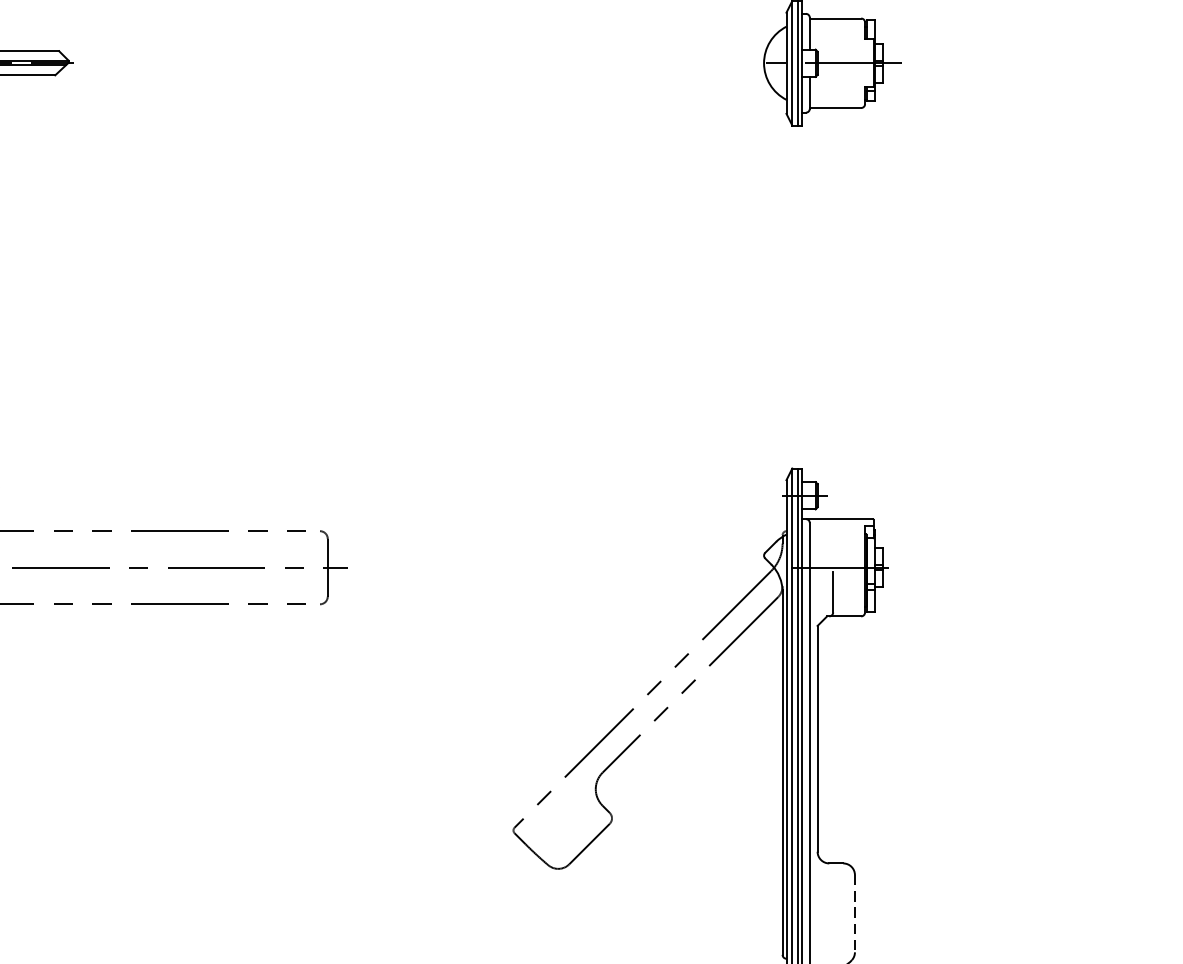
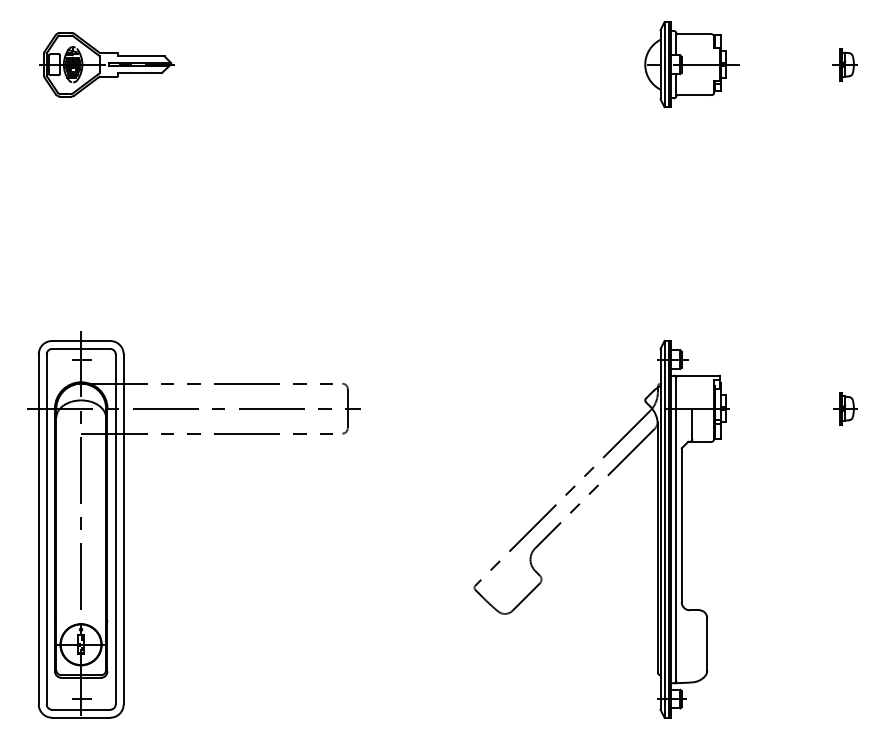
part: (1056, 62) -> (844, 64), added
part: (1057, 567) -> (845, 408), added
line: (855, 915) -> (707, 645), dashed -> solid

